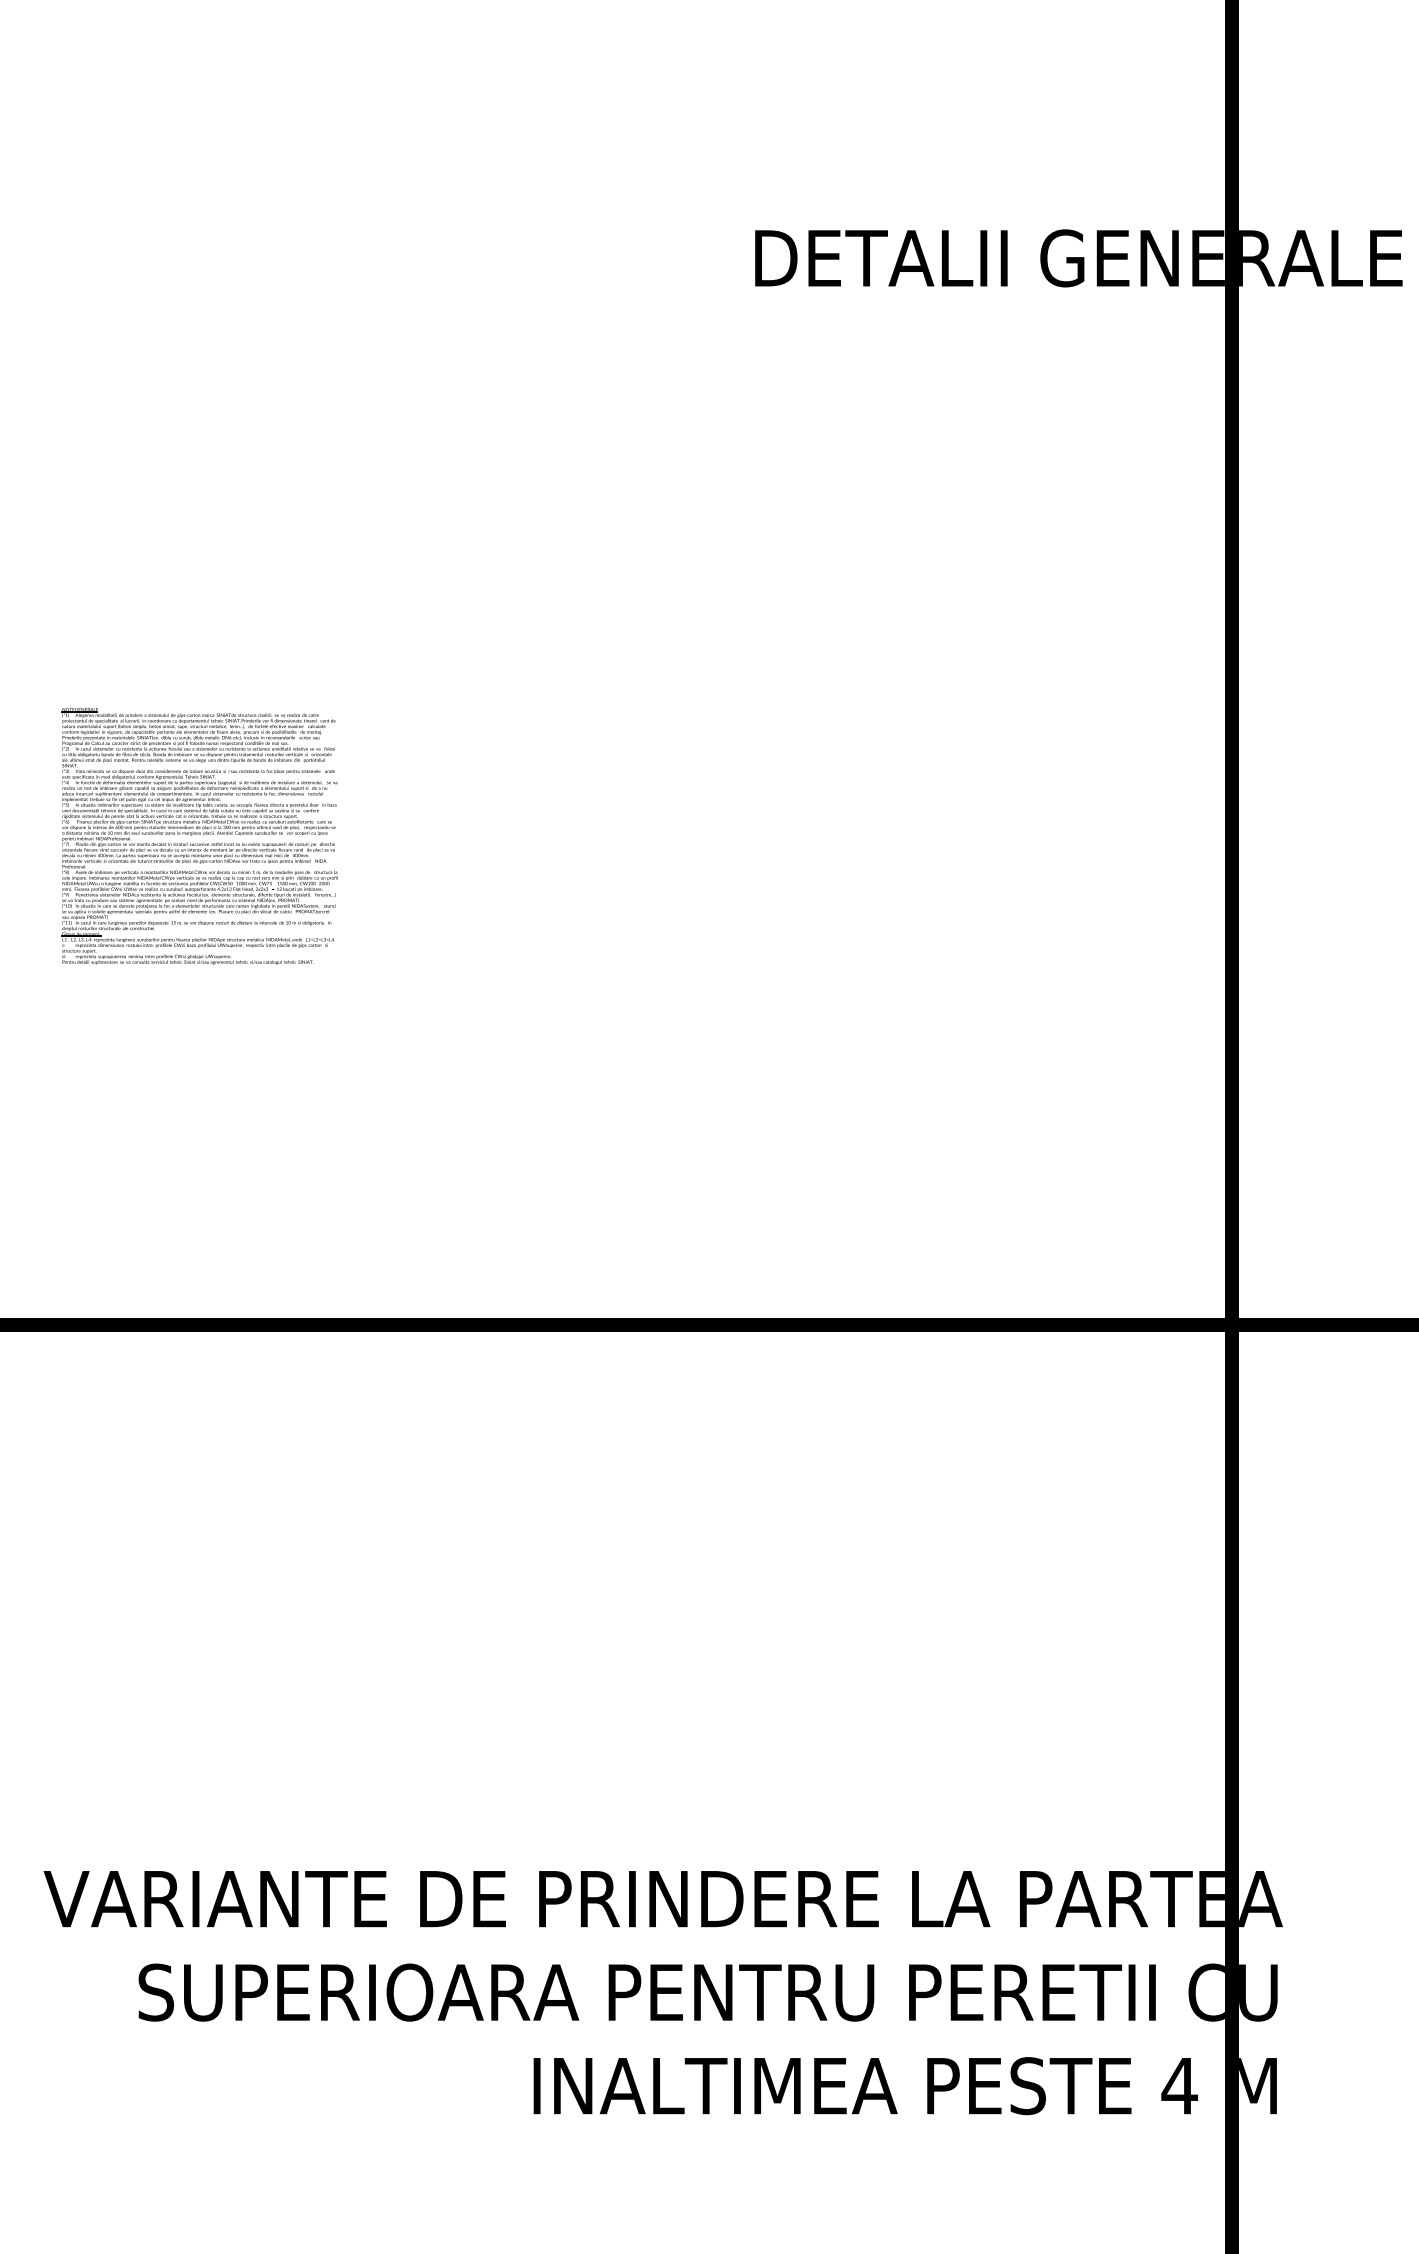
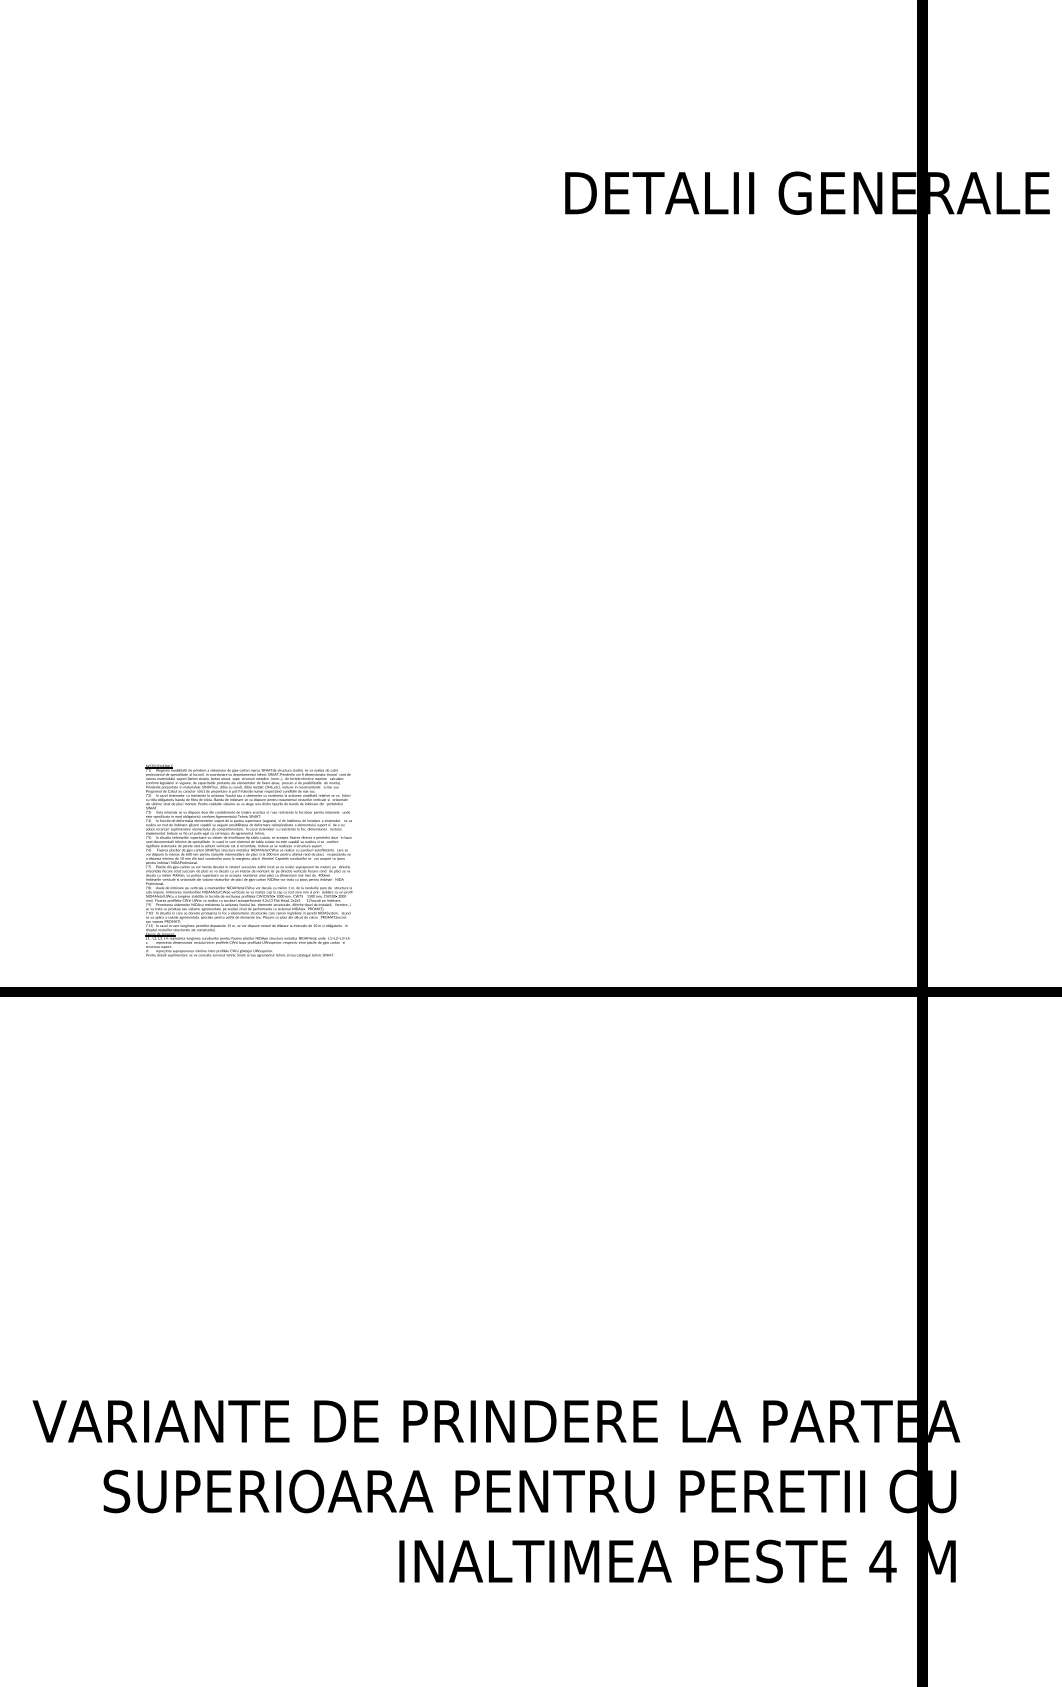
part: (199, 836) -> (248, 861), moved

